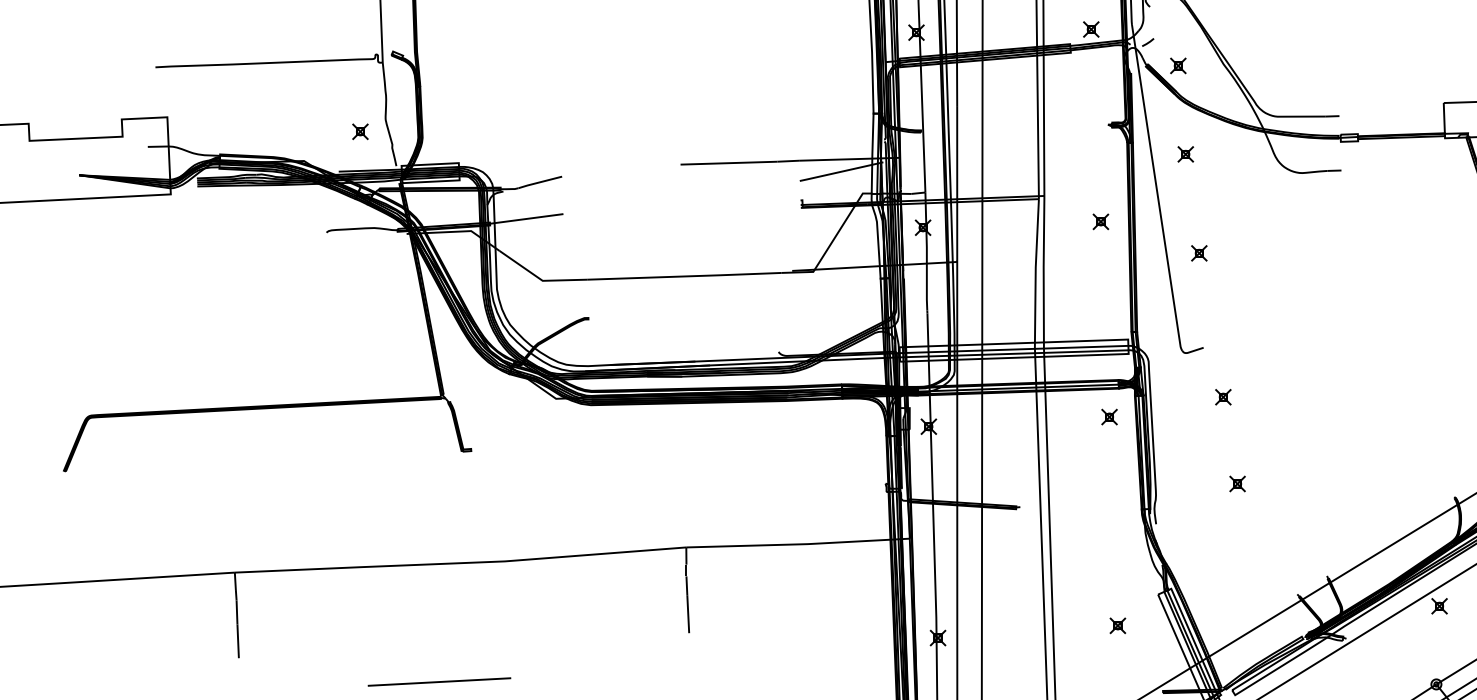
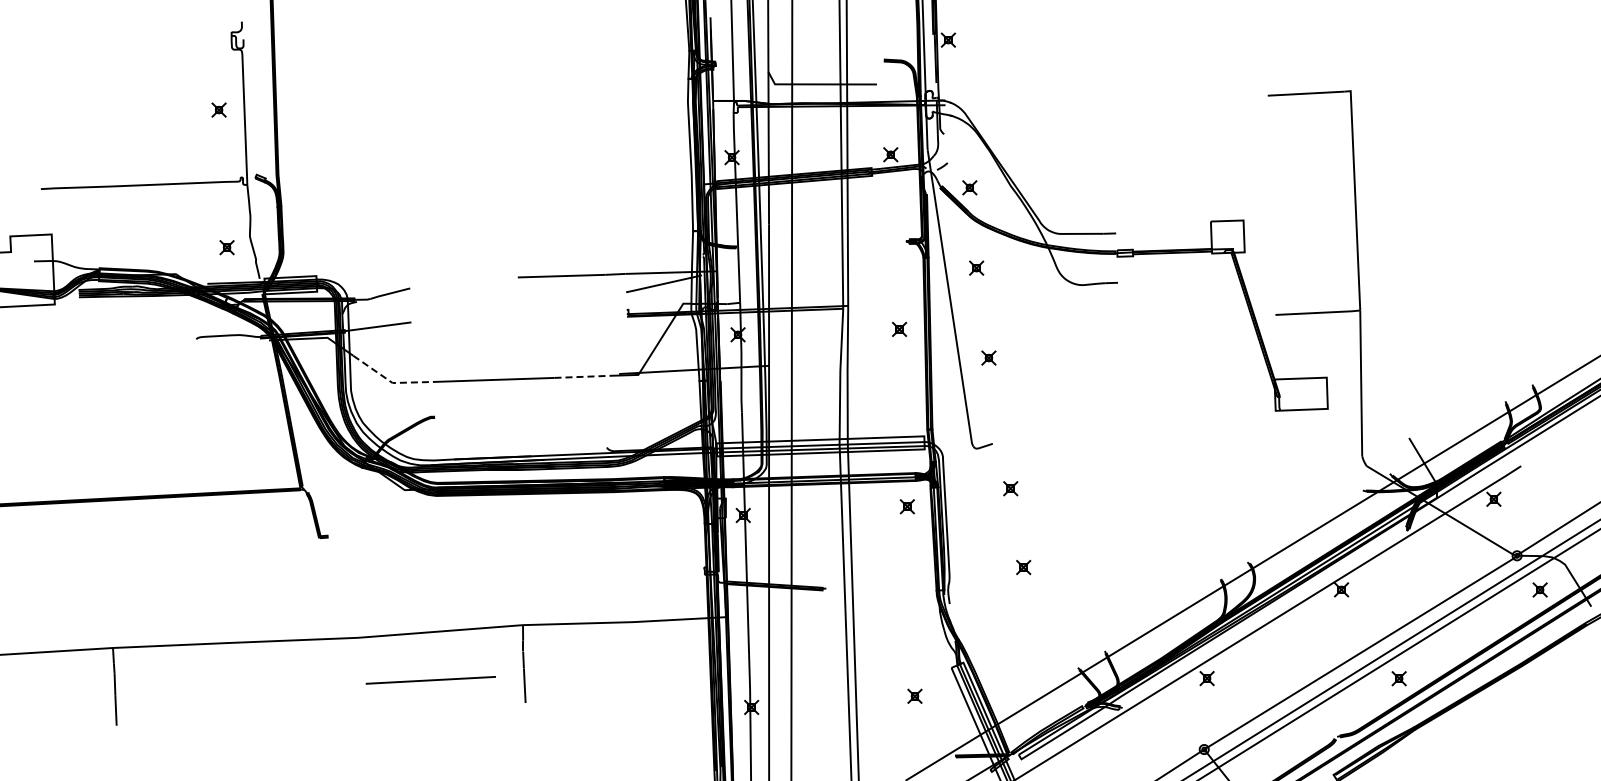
line: (751, 273) -> (582, 376), solid -> dashed
line: (540, 279) -> (390, 381), solid -> dashed
line: (439, 682) -> (430, 680), moved

